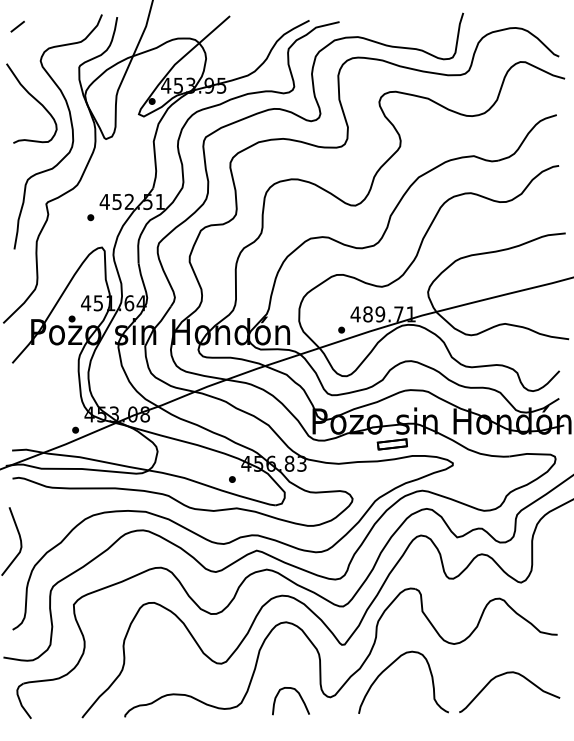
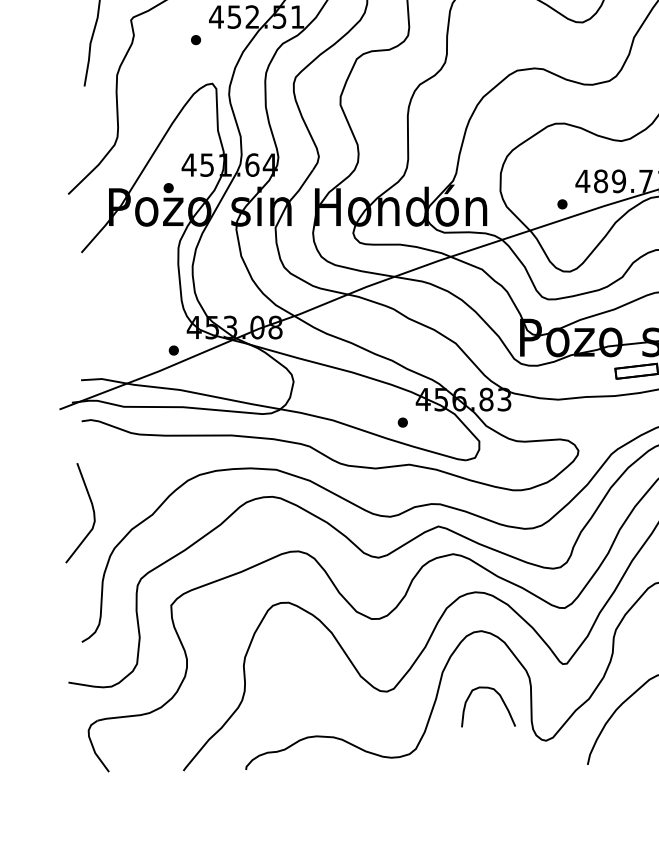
curve: (299, 696) -> (500, 700), moved

